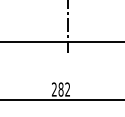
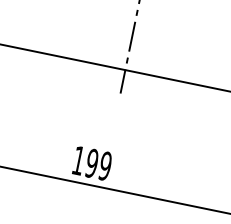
text: (60, 89) -> (90, 163), 282 -> 199

